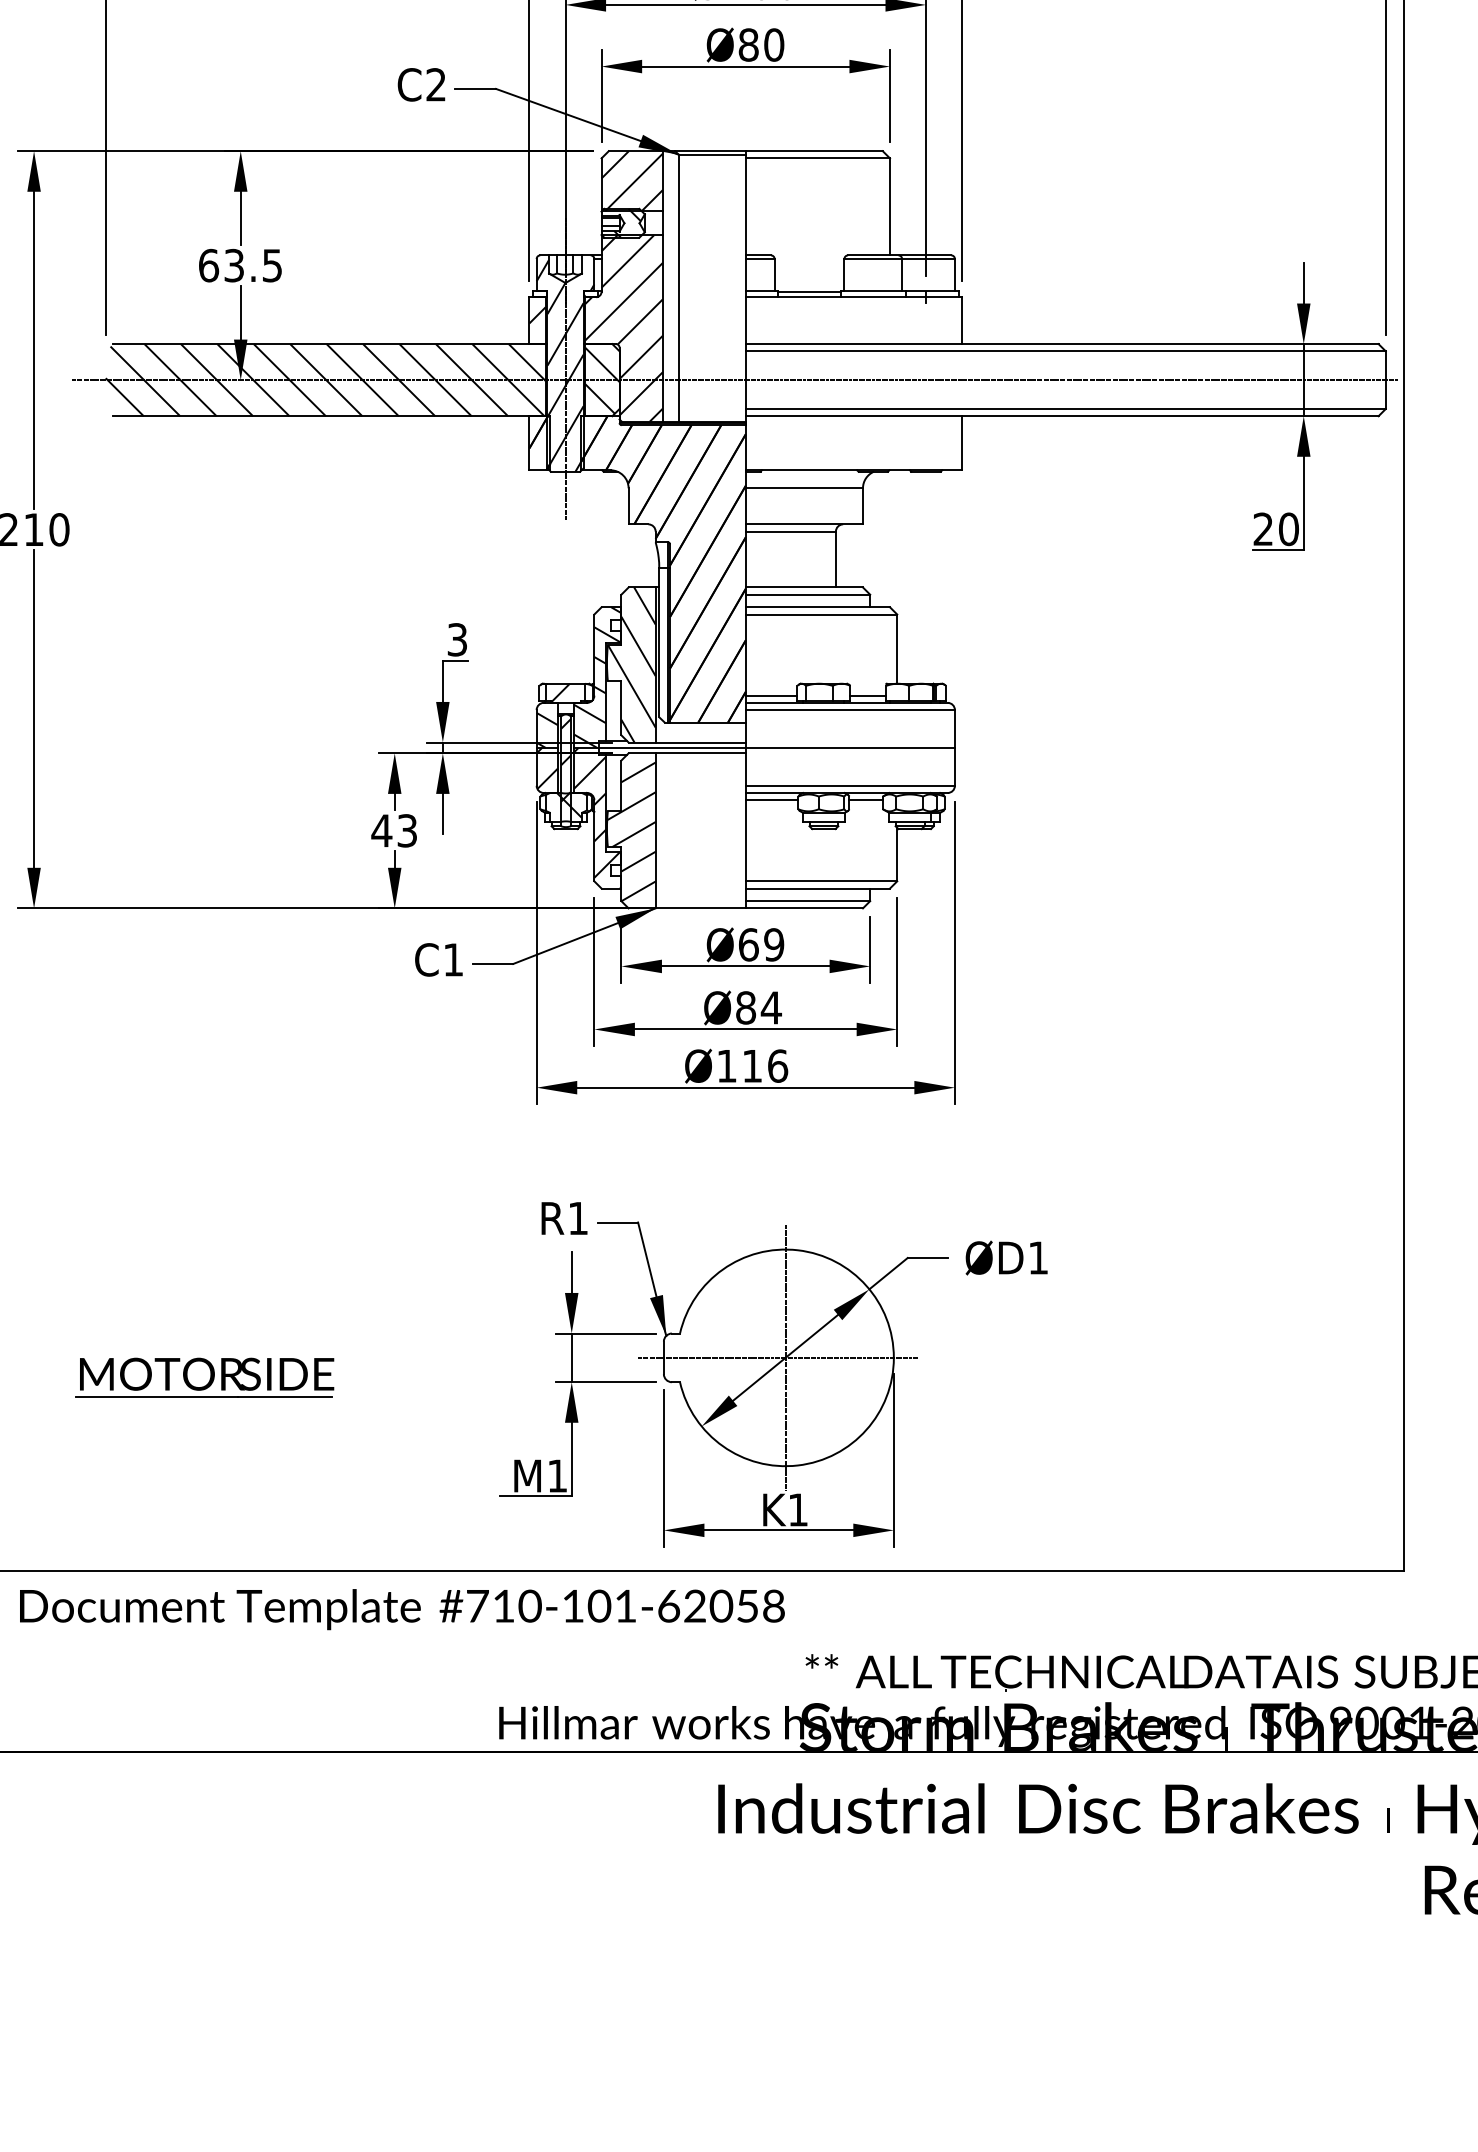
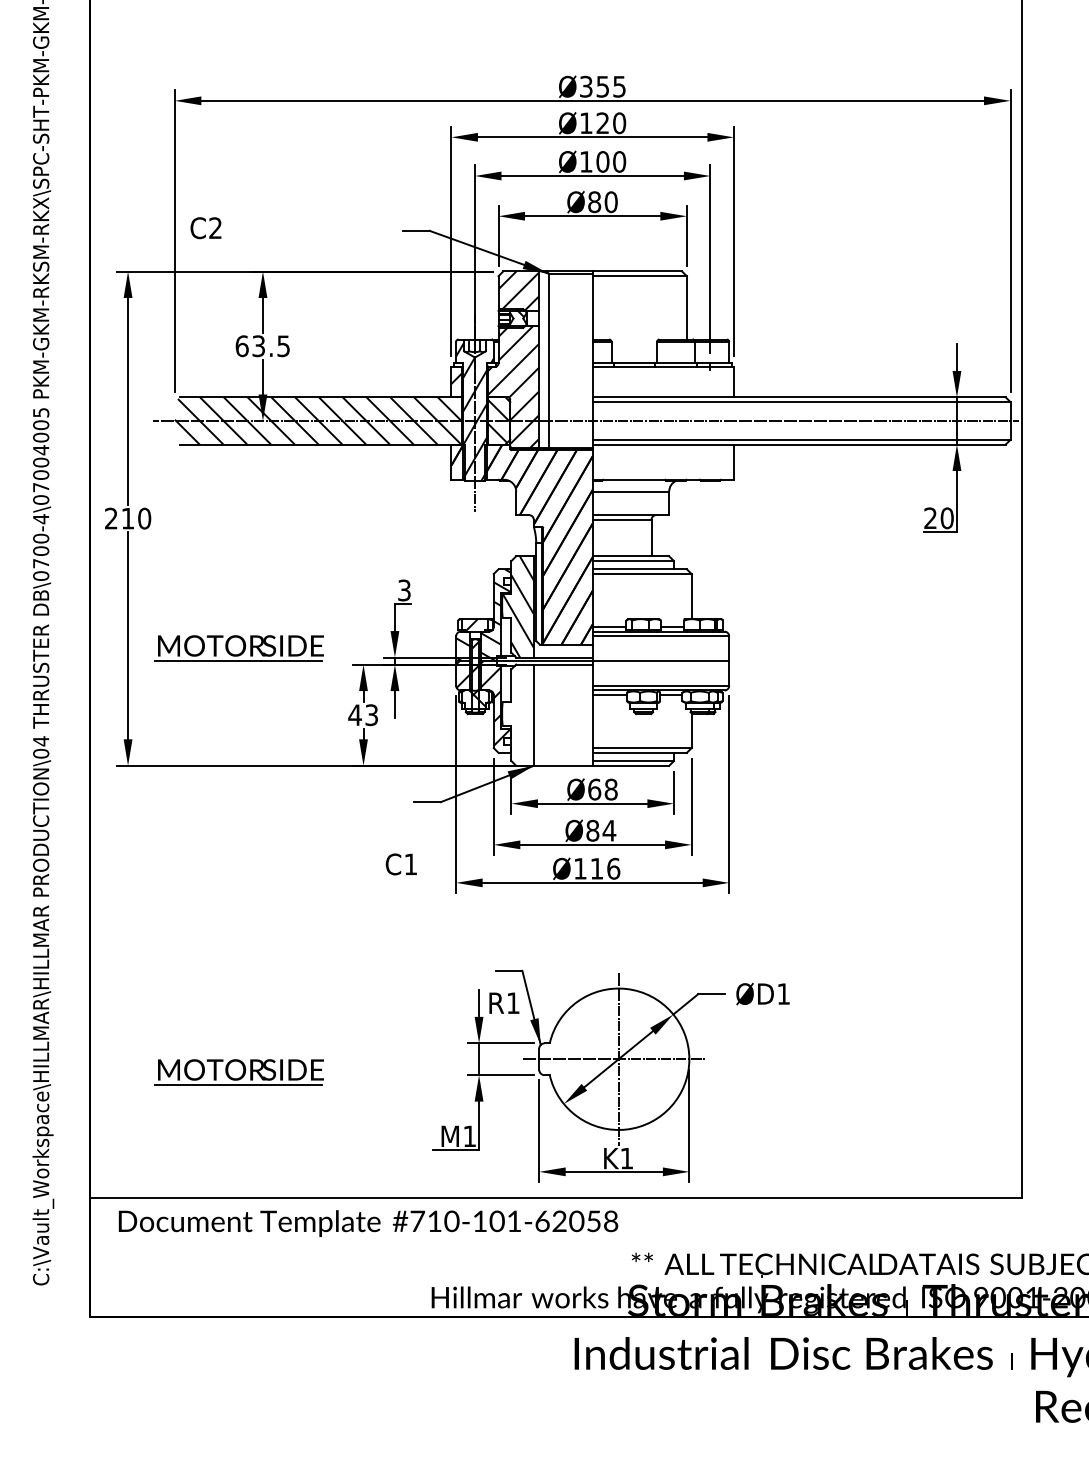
text: (420, 85) -> (205, 228), moved
part: (203, 728) -> (238, 648), added
hatch: (630, 831) -> (517, 715), removed
text: (773, 944) -> (610, 789), Ø69 -> Ø68
text: (437, 959) -> (400, 864), moved
text: (564, 1217) -> (504, 1002), moved

